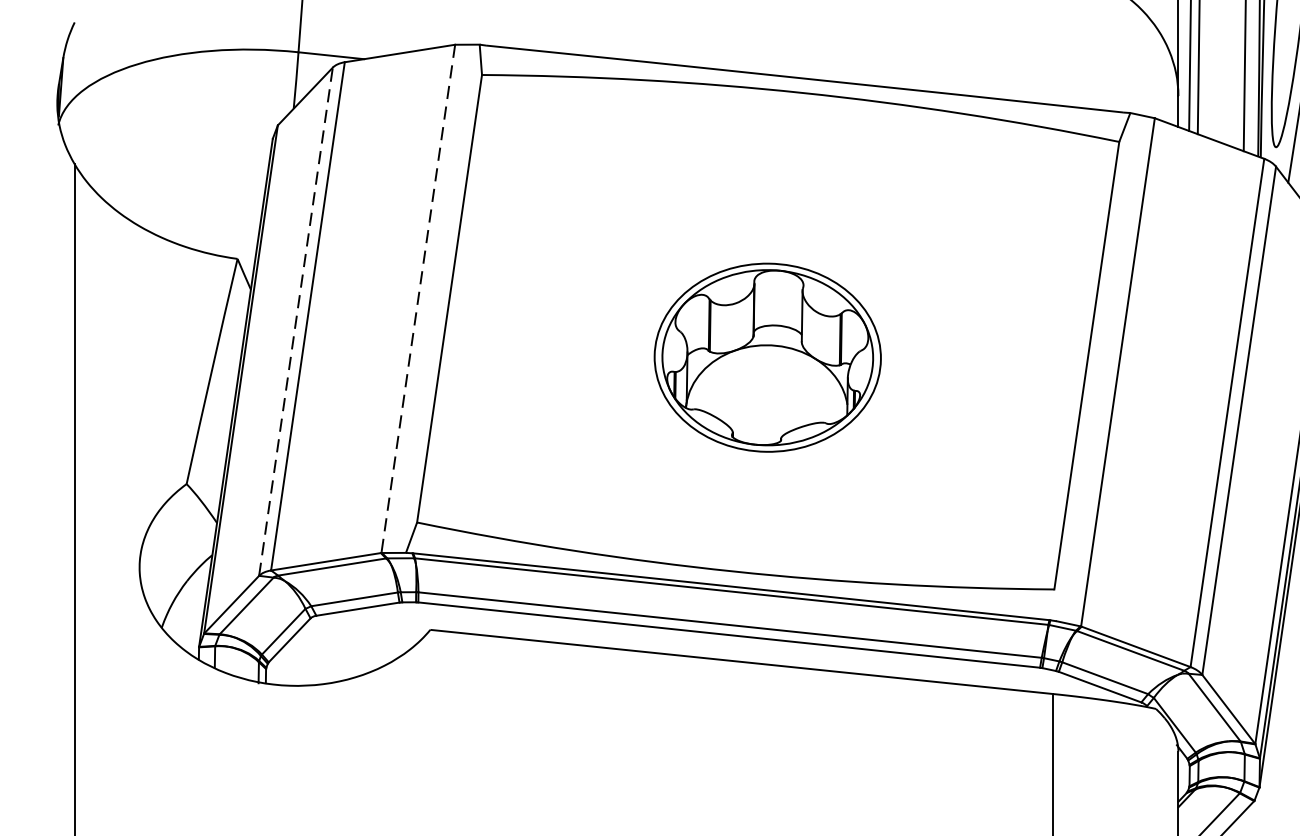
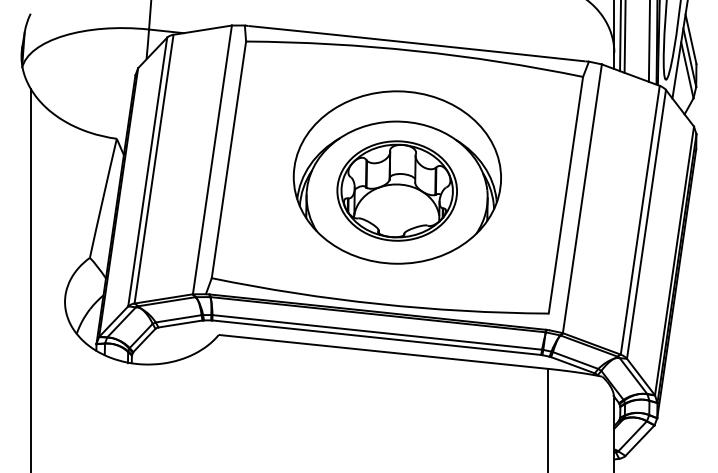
line: (418, 298) -> (212, 159), dashed -> solid
line: (295, 322) -> (147, 172), dashed -> solid
part: (766, 332) -> (396, 177), added

